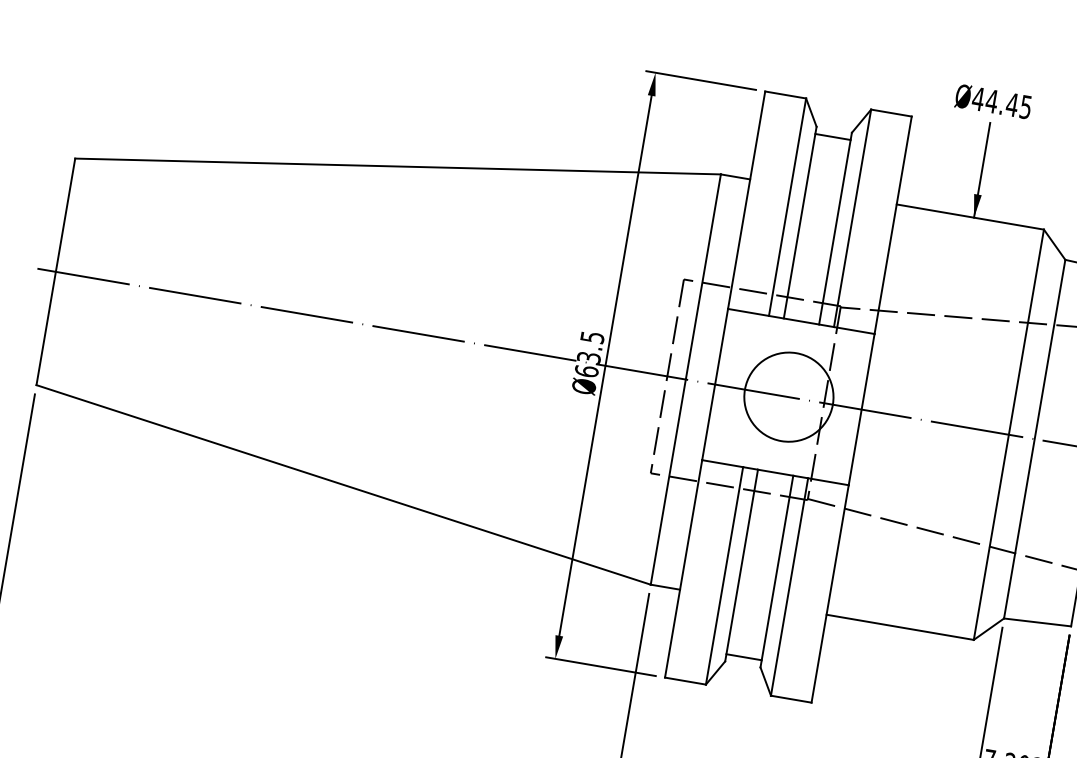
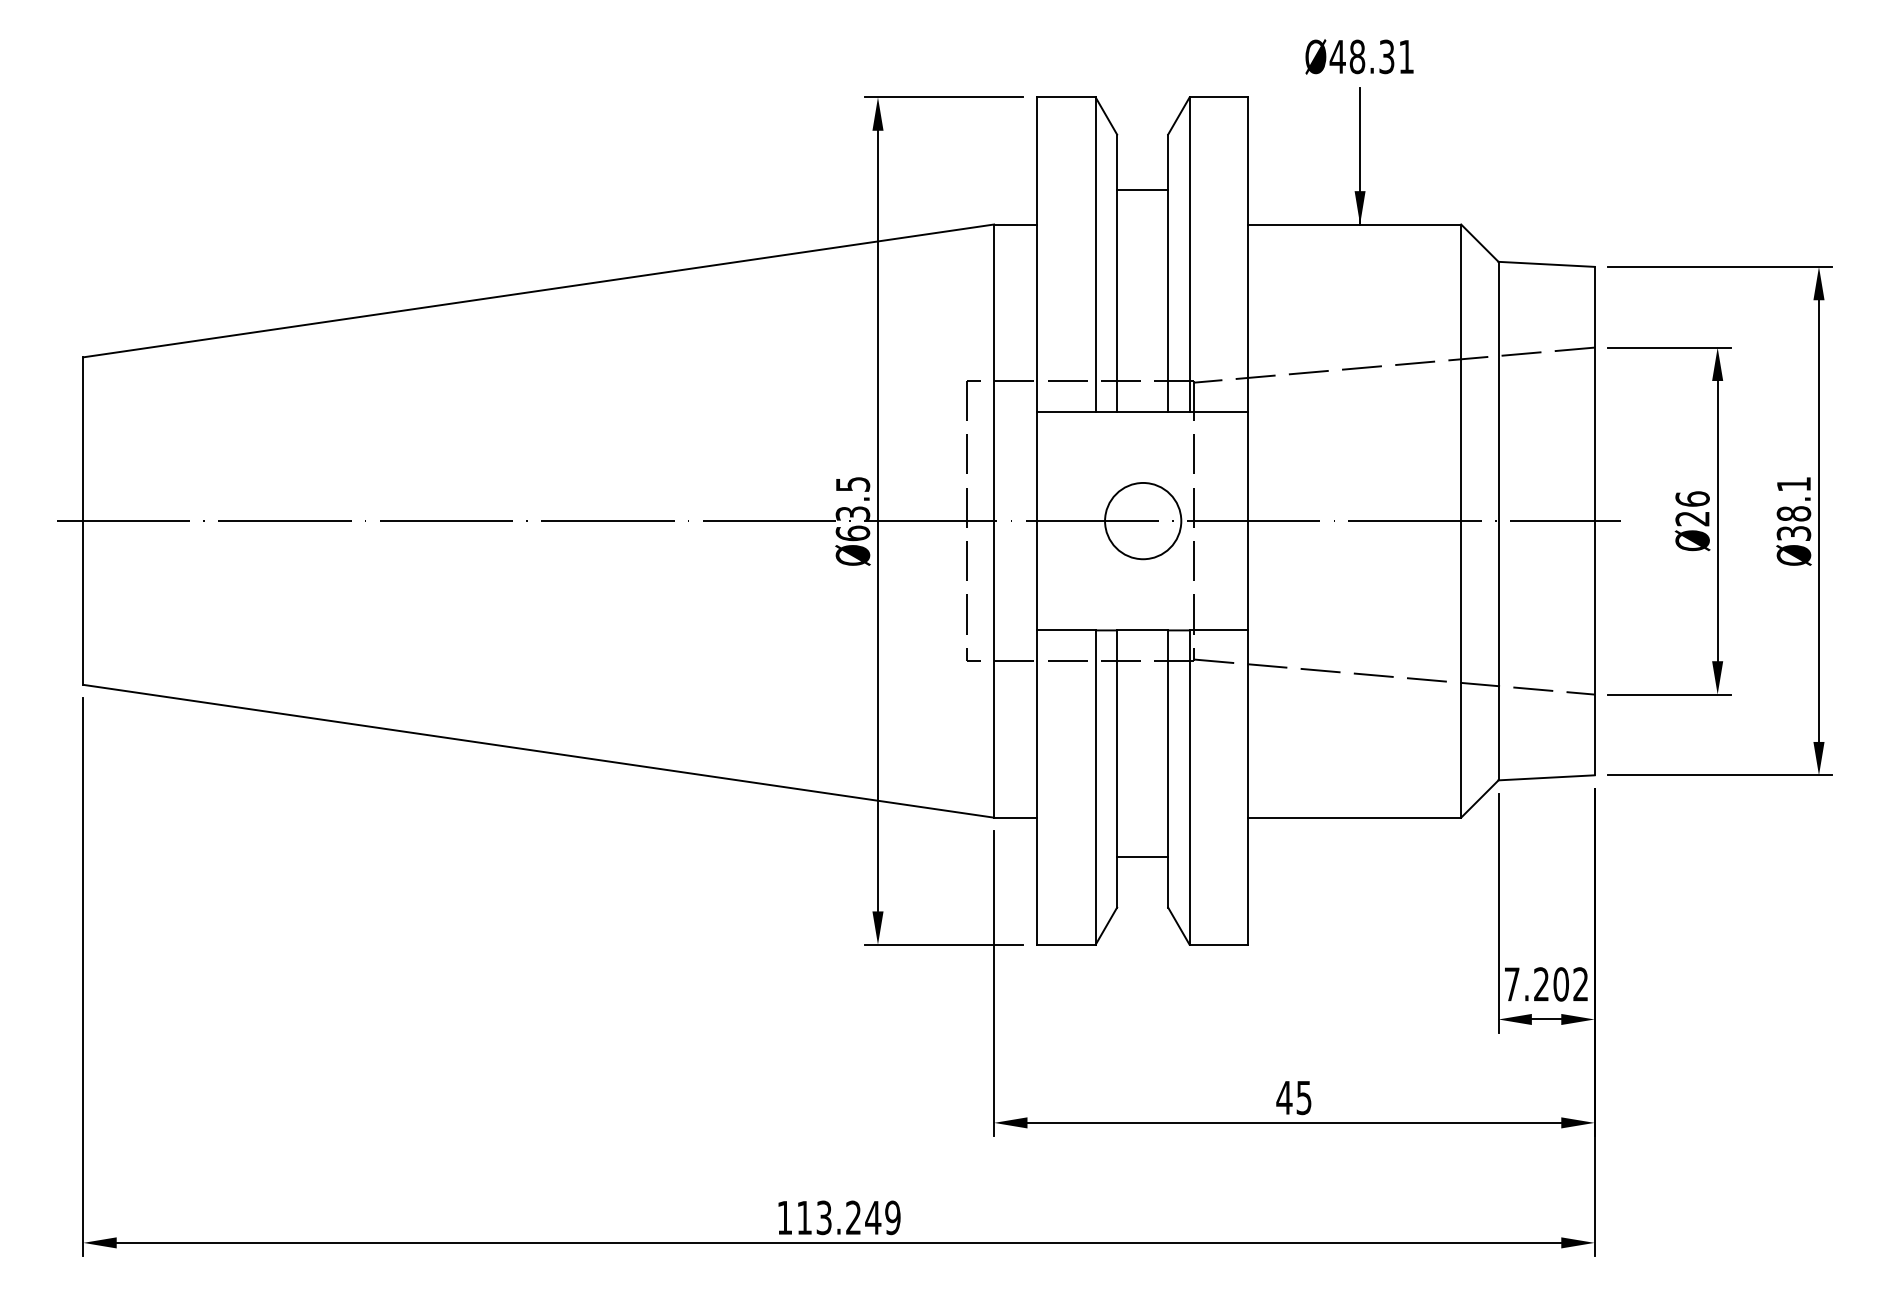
text: (1008, 104) -> (1381, 56), Ø44.45 -> Ø48.31
line: (832, 137) -> (1142, 190), moved
circle: (788, 396) -> (1142, 520), size x0.6
line: (743, 657) -> (1142, 857), moved

